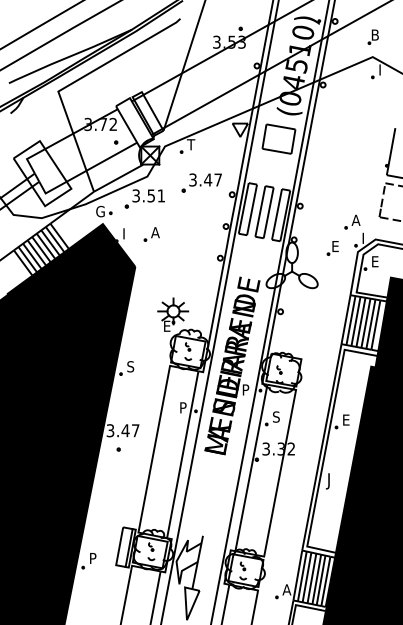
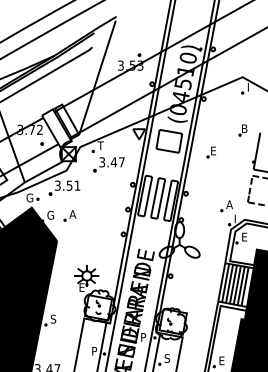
part: (372, 36) -> (242, 129), moved
part: (201, 182) -> (108, 164), moved
text: (126, 233) -> (50, 215), I -> G
part: (332, 248) -> (211, 152), moved

